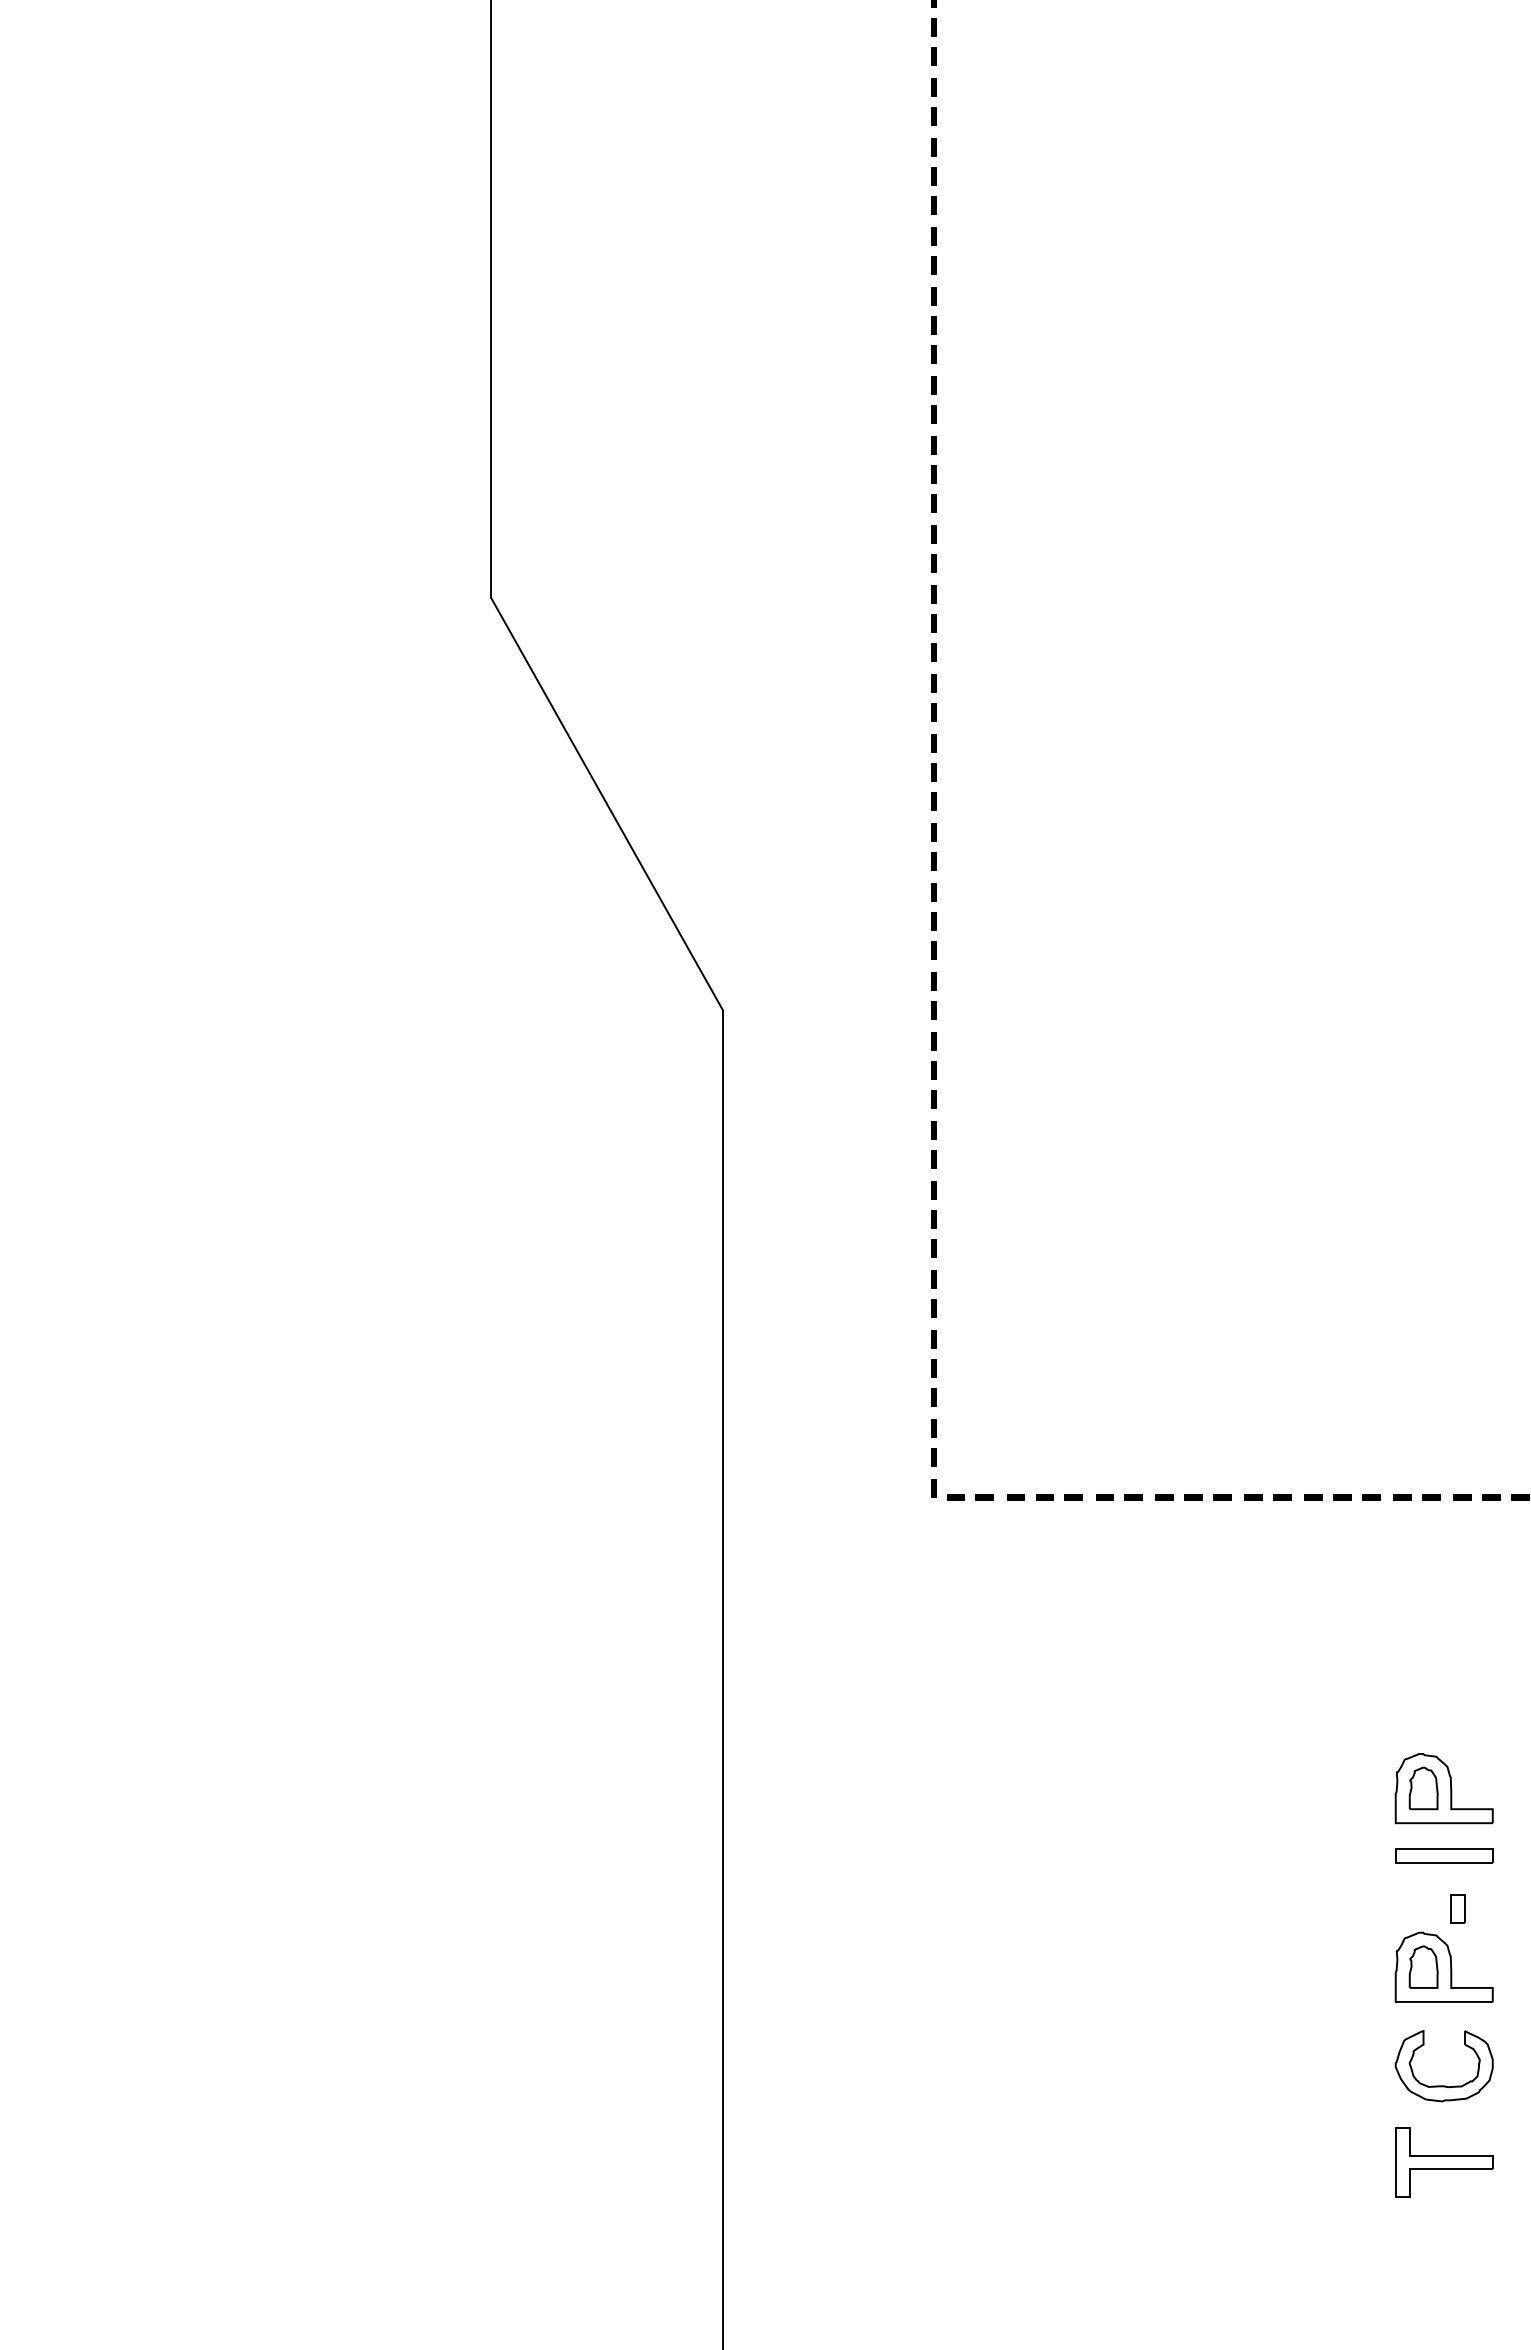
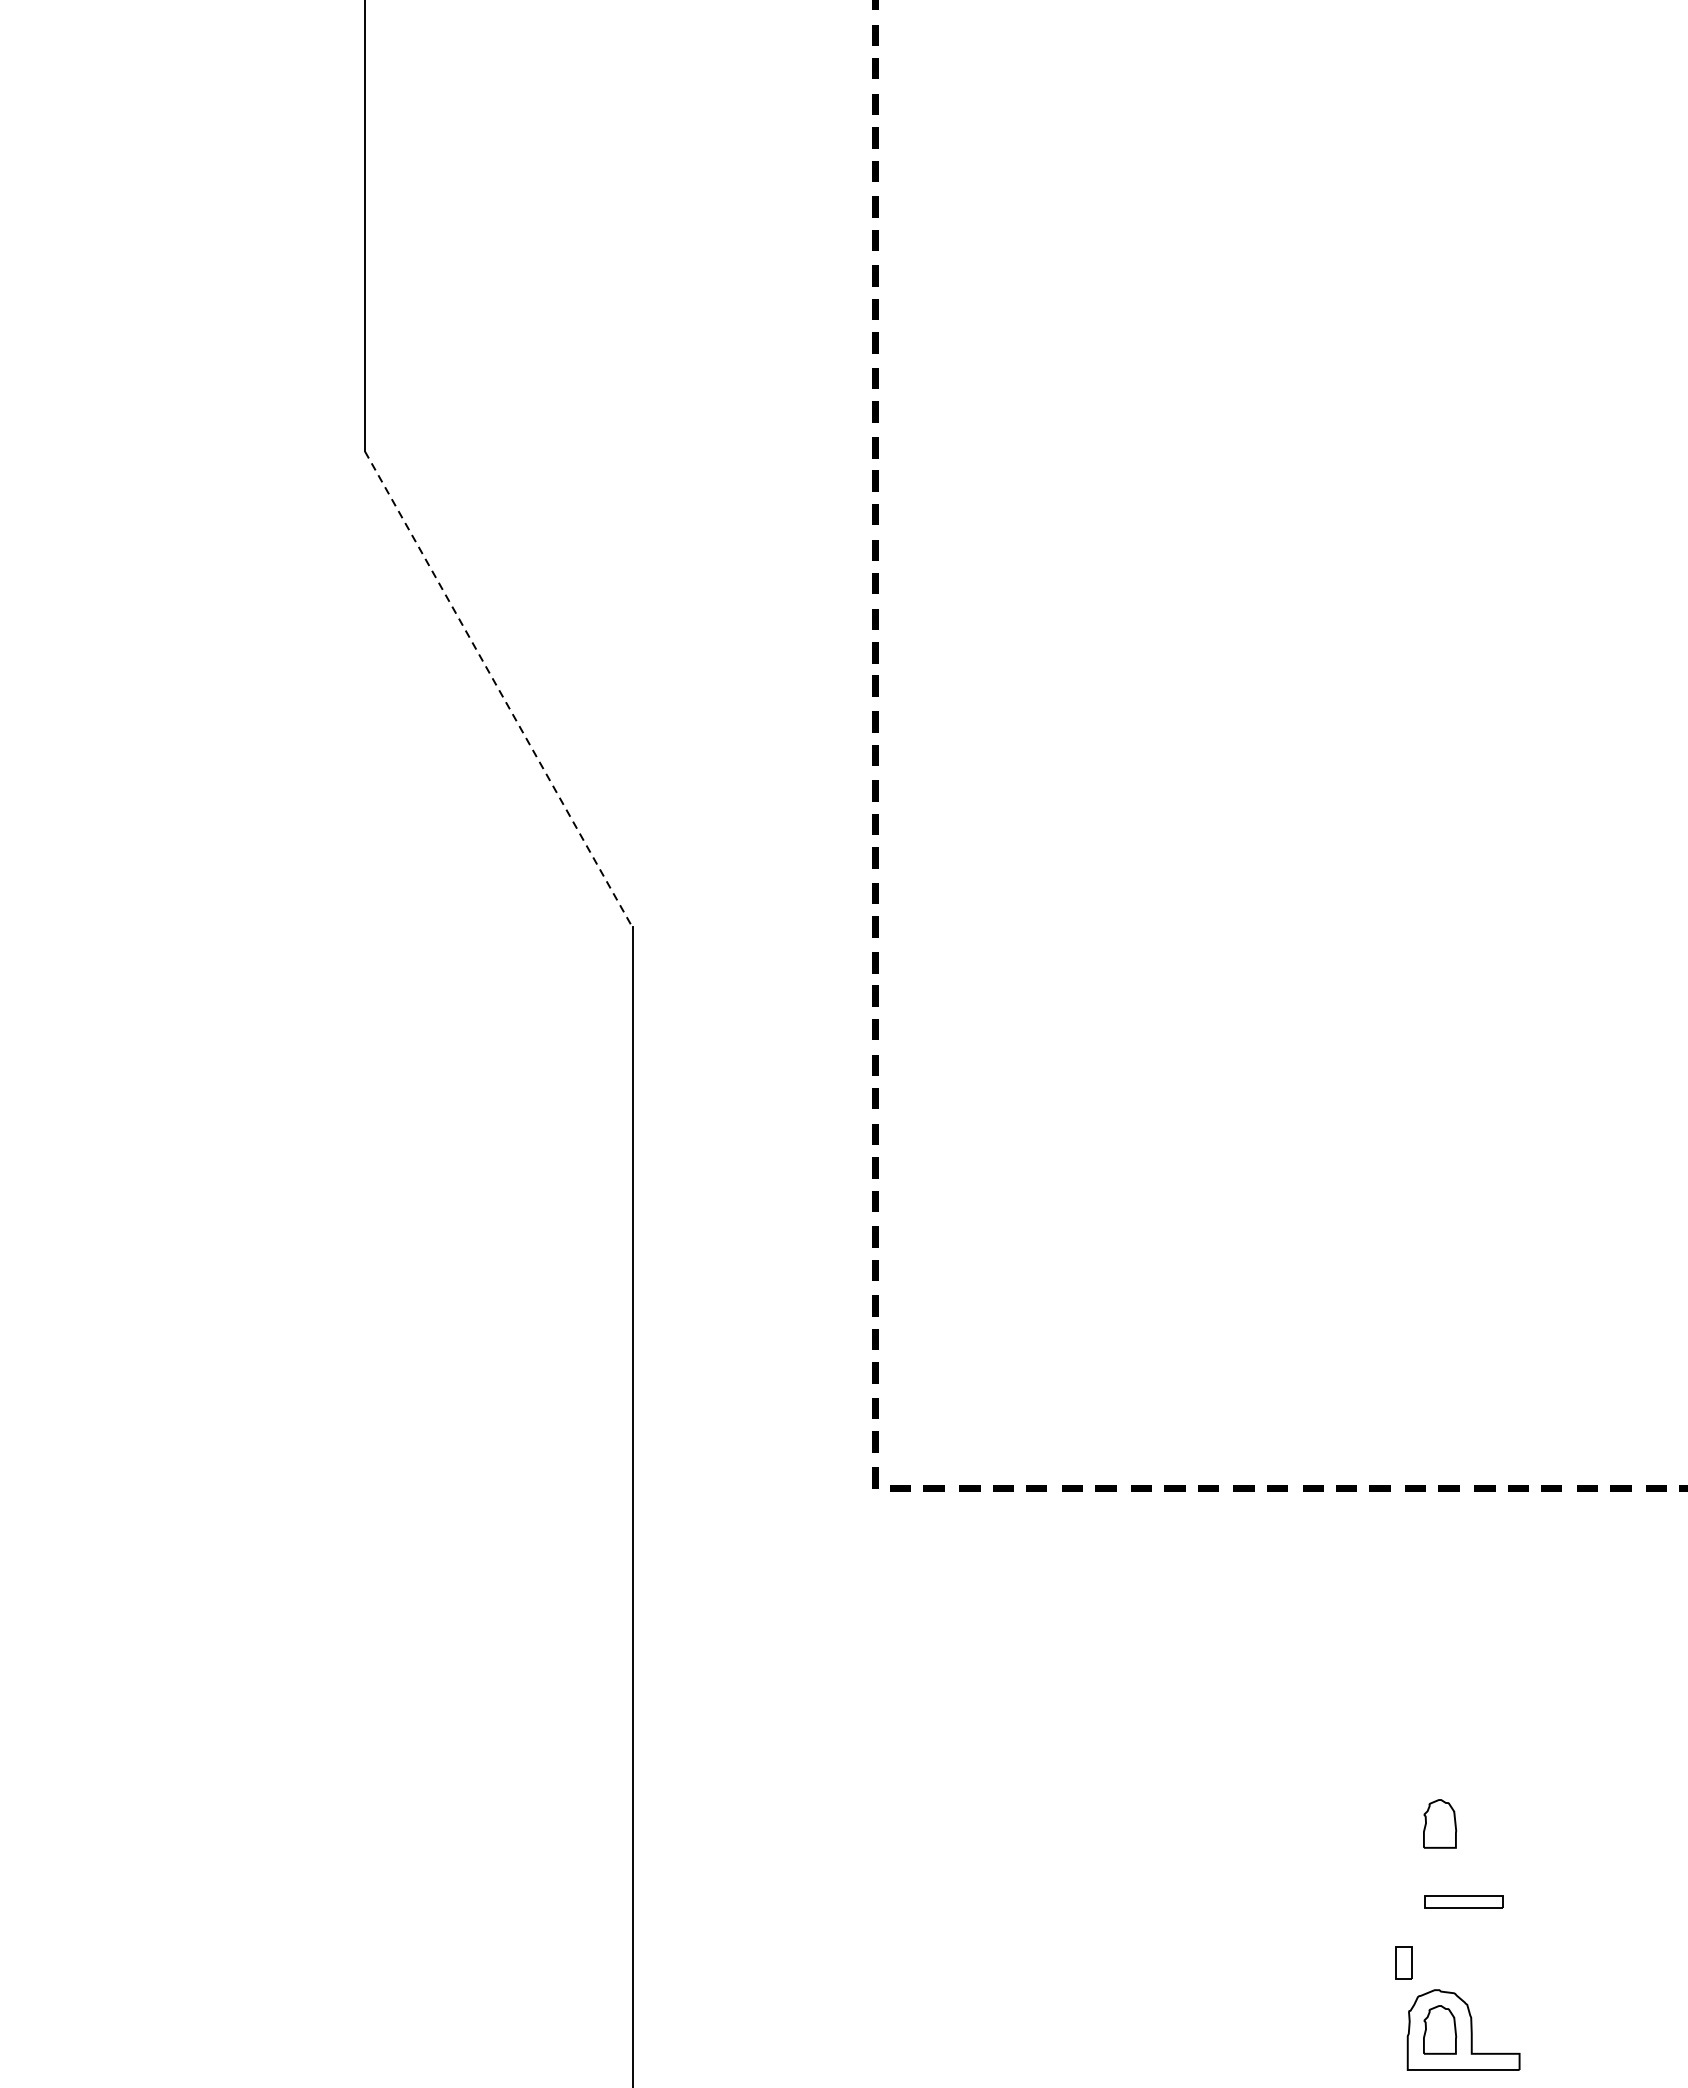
line: (607, 804) -> (499, 689), solid -> dashed
part: (1443, 1788) -> (1462, 1823), removed
part: (1444, 1855) -> (1463, 1901), size x0.7
part: (1457, 1908) -> (1402, 1962), moved

